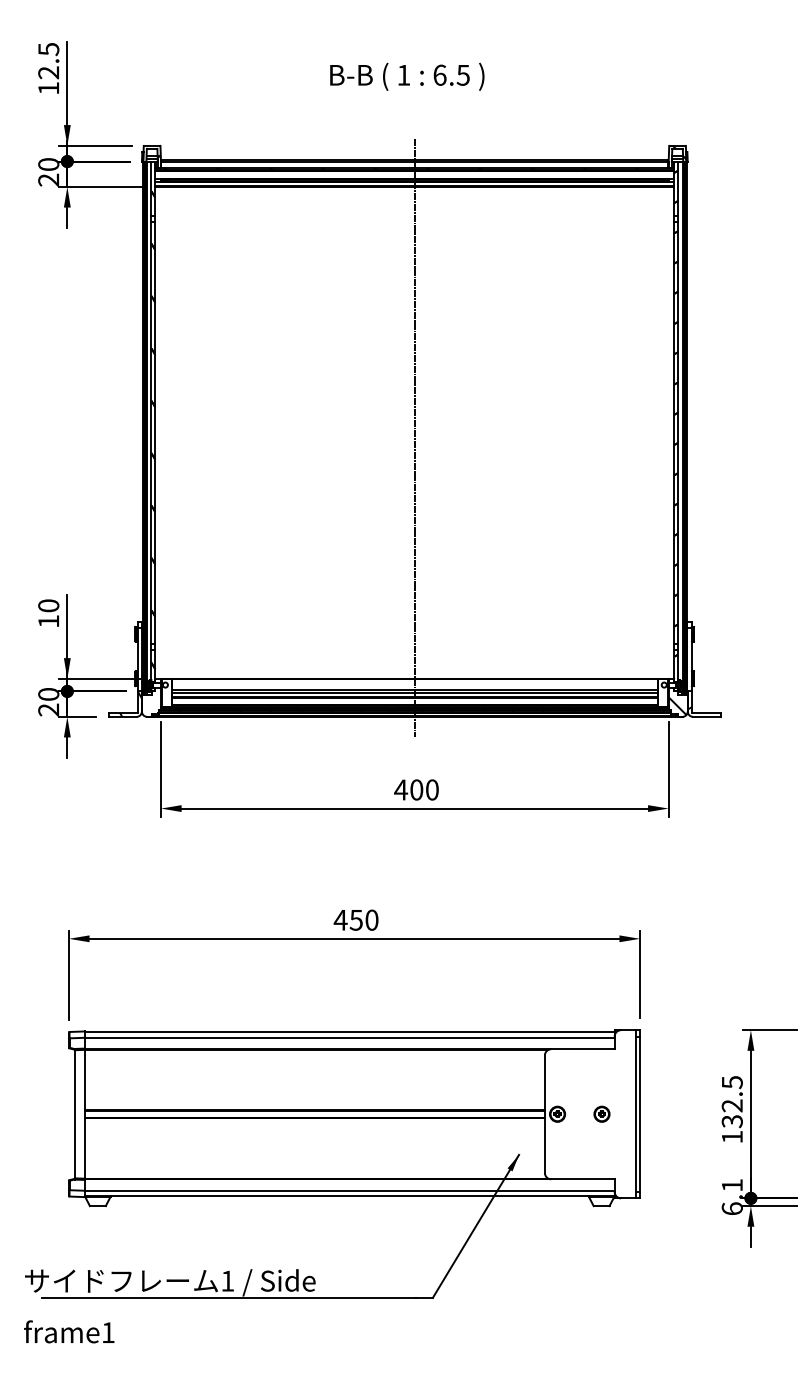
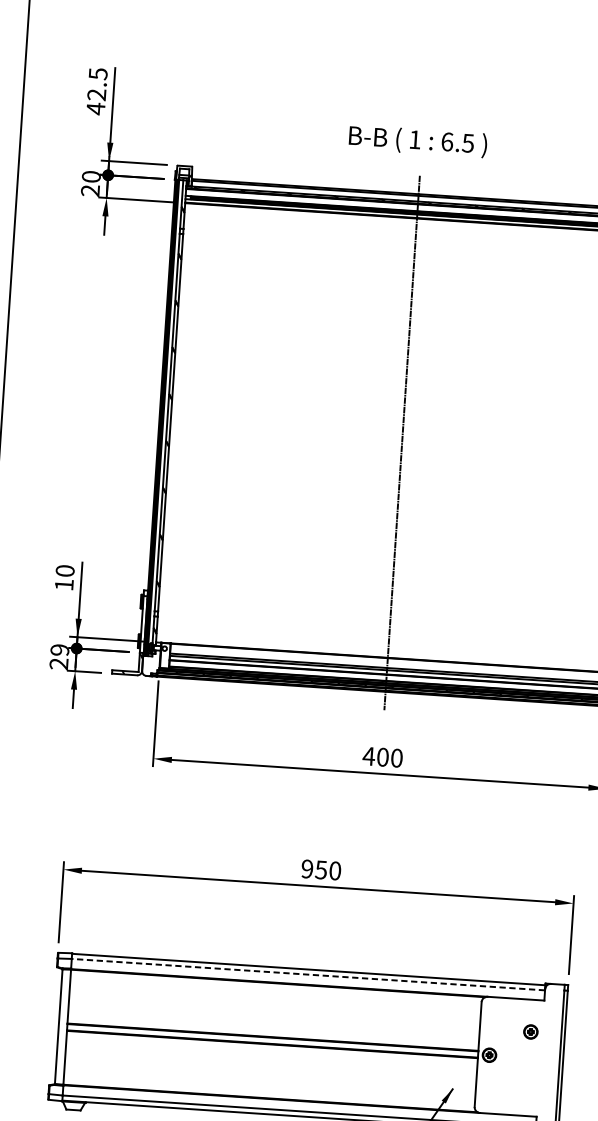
text: (407, 76) -> (418, 141), moved
text: (48, 88) -> (95, 108), 12.5 -> 42.5
text: (48, 694) -> (59, 650), 20 -> 29
text: (340, 919) -> (307, 868), 450 -> 950
line: (349, 1037) -> (308, 974), solid -> dashed
part: (601, 1113) -> (530, 1031), moved

